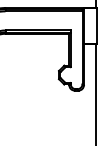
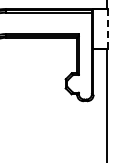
line: (96, 26) -> (107, 29), solid -> dashed

